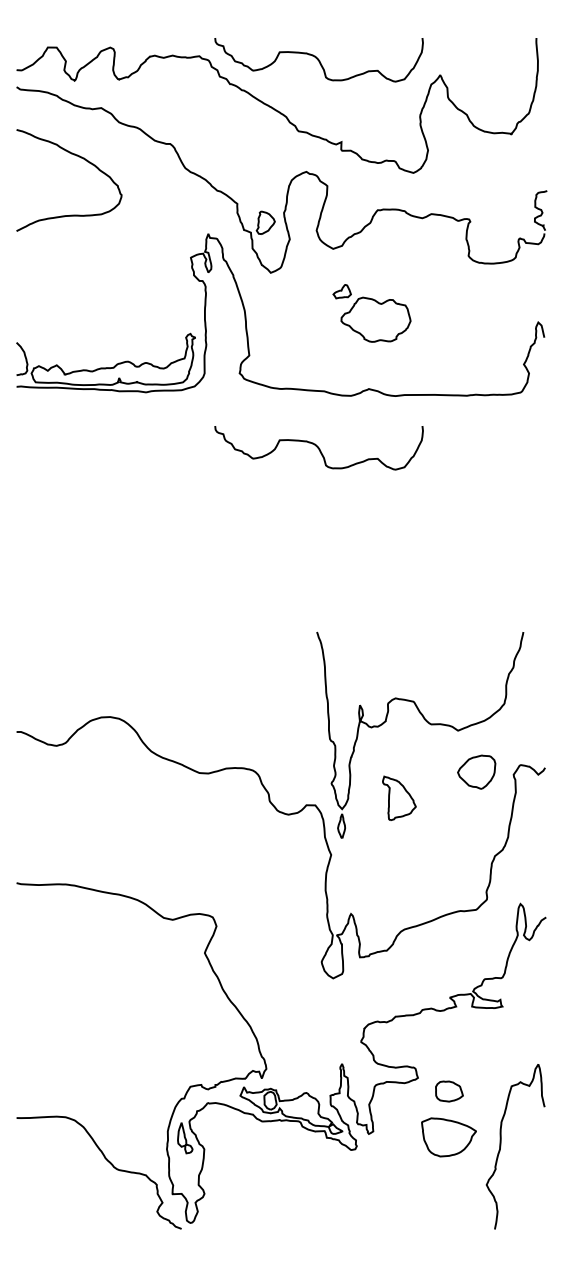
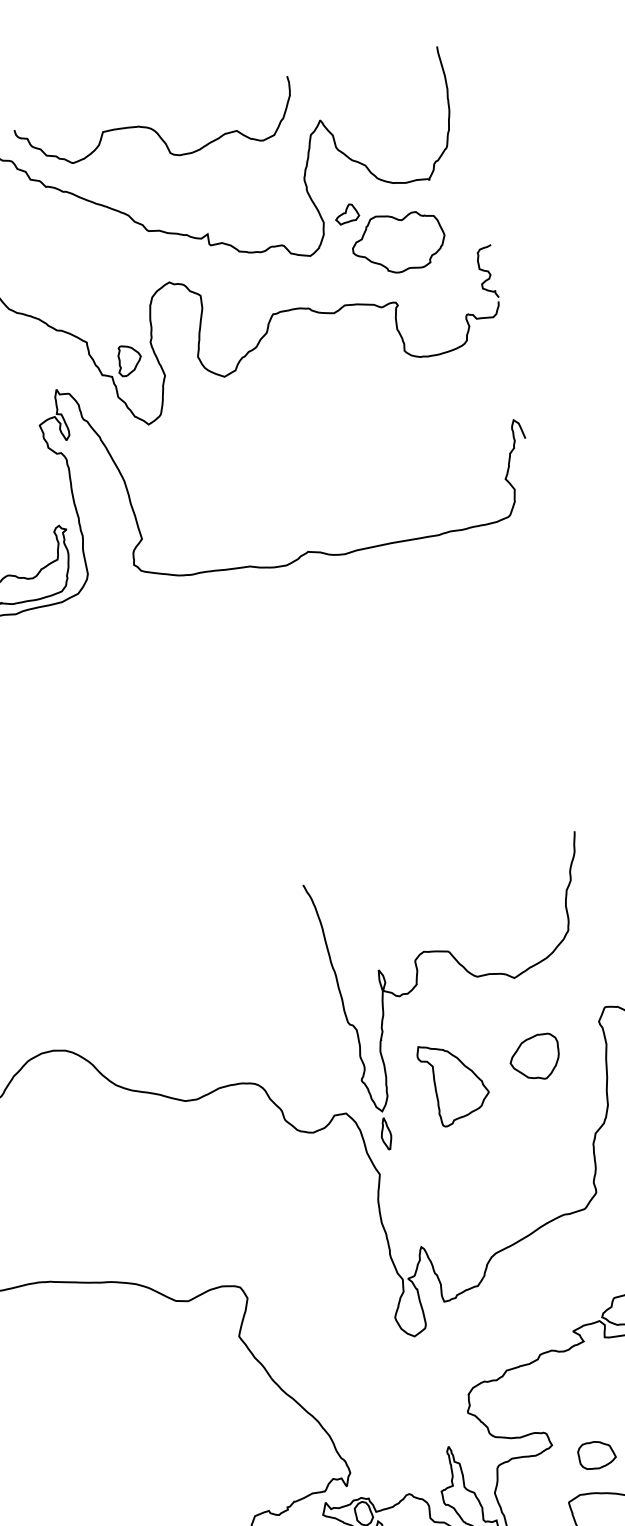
part: (371, 313) -> (391, 235), moved
curve: (318, 448) -> (257, 643), removed
part: (476, 771) -> (534, 1057), moved
part: (399, 798) -> (454, 1082), size x1.43

